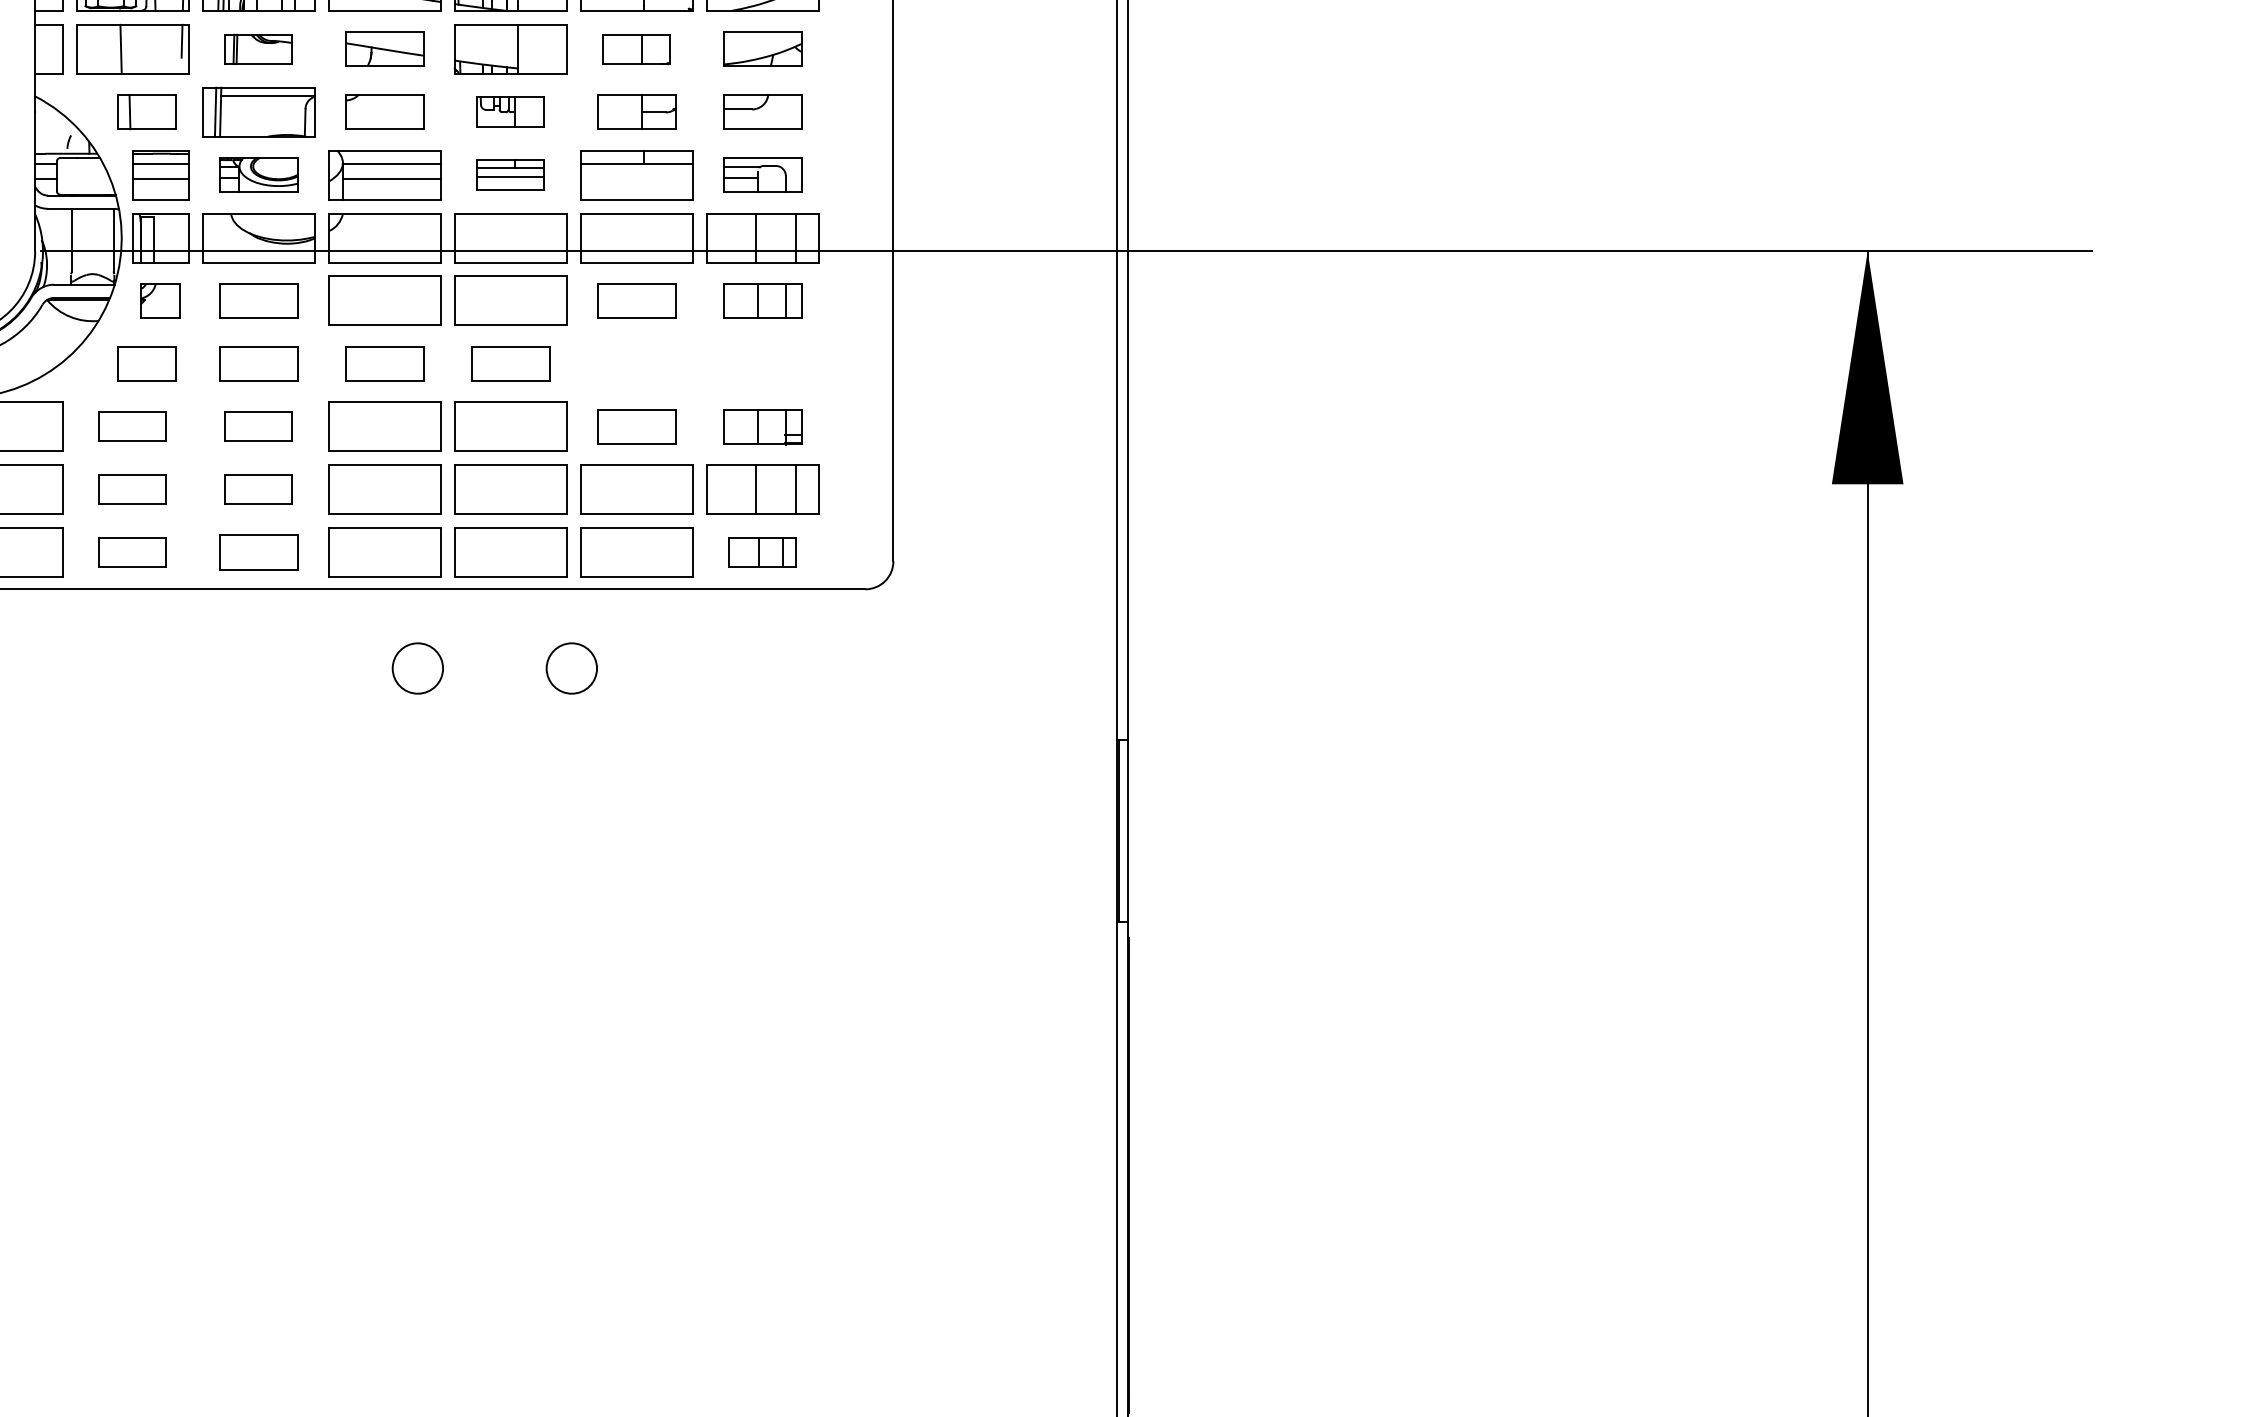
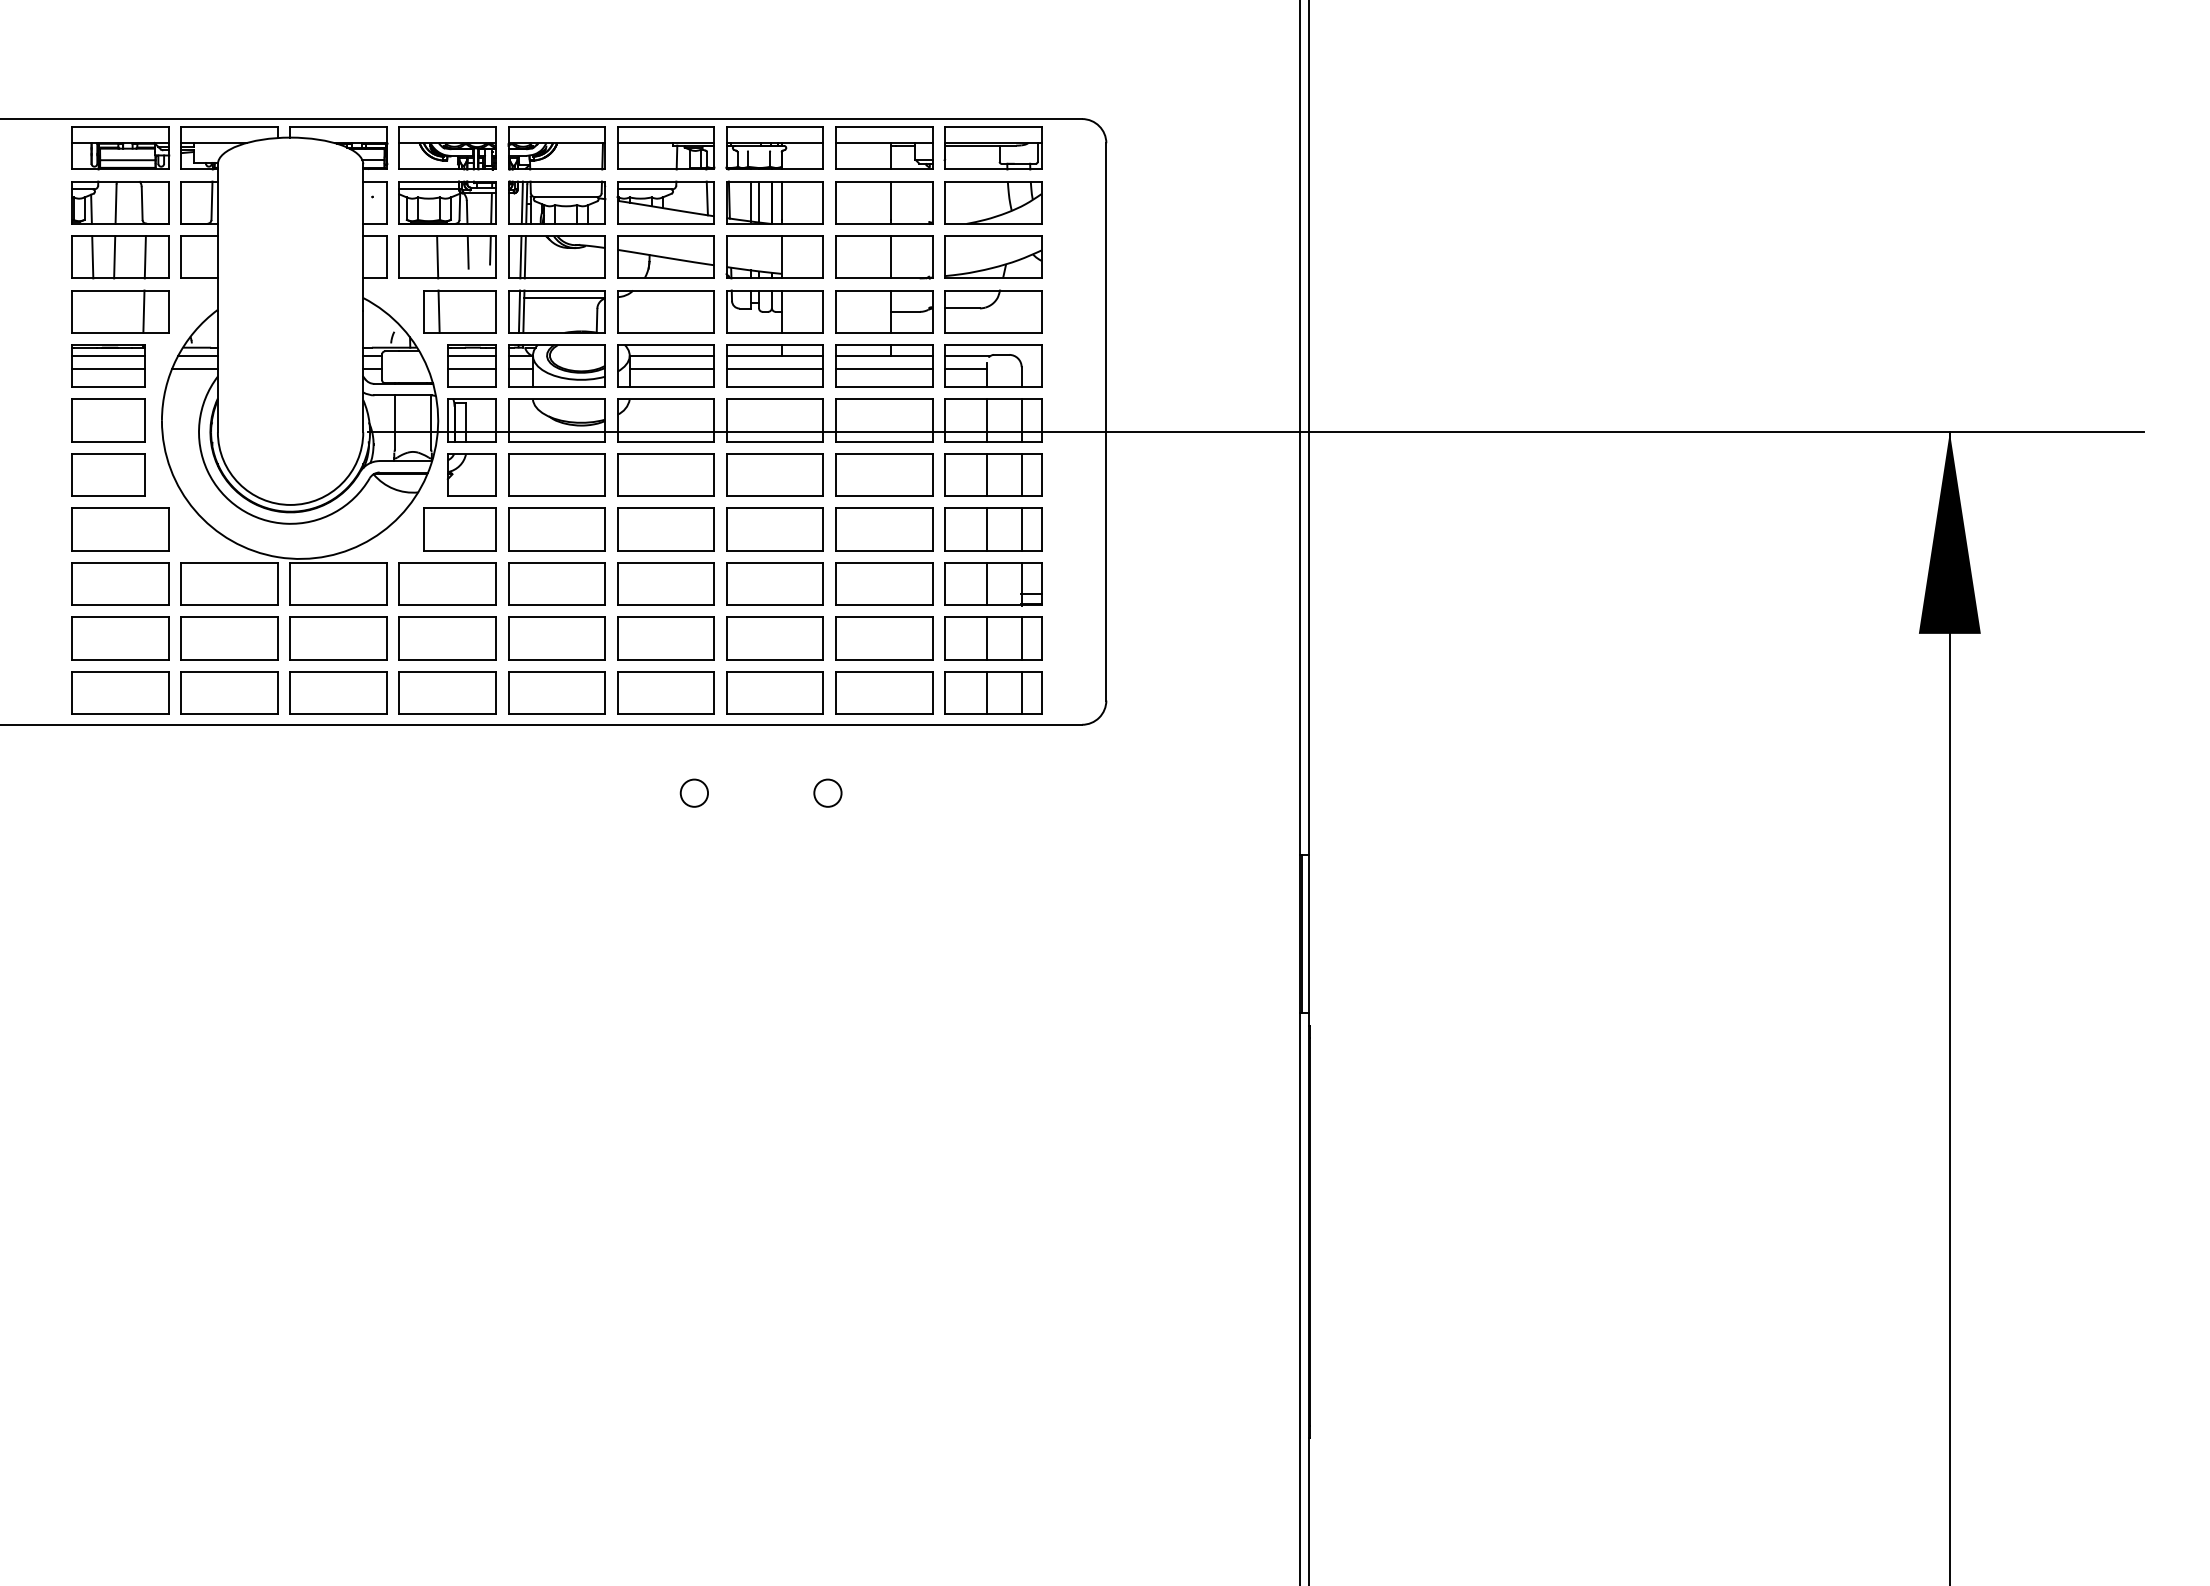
line: (155, 43) -> (467, 252), added
part: (384, 48) -> (665, 256), size x1.43
part: (763, 48) -> (993, 256), size x1.43
part: (258, 49) -> (556, 257), size x1.67
part: (637, 49) -> (884, 257), size x1.67
part: (146, 111) -> (459, 311), size x1.43
part: (384, 111) -> (665, 311), size x1.43
part: (510, 111) -> (774, 311), size x1.67
part: (637, 111) -> (884, 311), size x1.43
part: (763, 111) -> (993, 311), size x1.43
part: (258, 174) -> (556, 365), size x1.43
part: (510, 174) -> (774, 365), size x1.67
part: (763, 174) -> (993, 365), size x1.43
line: (636, 178) -> (883, 369), added
part: (160, 300) -> (471, 474), size x1.43
part: (258, 300) -> (556, 474), size x1.43
part: (637, 300) -> (884, 474), size x1.43
part: (763, 300) -> (993, 474), size x1.43
part: (146, 363) -> (459, 529), size x1.43
part: (258, 363) -> (556, 529), size x1.43
part: (384, 363) -> (665, 529), size x1.43
part: (510, 363) -> (774, 529), size x1.43
part: (637, 363) -> (884, 529), added
part: (763, 363) -> (993, 529), added
part: (132, 426) -> (447, 583), size x1.67
part: (258, 426) -> (556, 583), size x1.67
part: (637, 426) -> (884, 583), size x1.43
part: (763, 427) -> (993, 584), size x1.43
part: (132, 489) -> (447, 638), size x1.67
part: (258, 489) -> (556, 638), size x1.67
part: (132, 552) -> (447, 692), size x1.67
part: (258, 552) -> (556, 692), size x1.43
part: (763, 552) -> (993, 692), size x1.67
circle: (416, 667) -> (693, 792), size x0.62
circle: (571, 667) -> (827, 792), size x0.62

